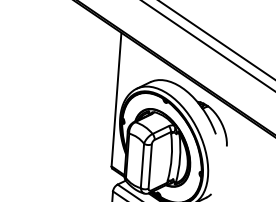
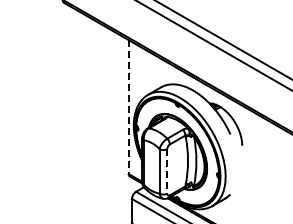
line: (116, 99) -> (128, 107), solid -> dashed
line: (150, 166) -> (167, 171), solid -> dashed

